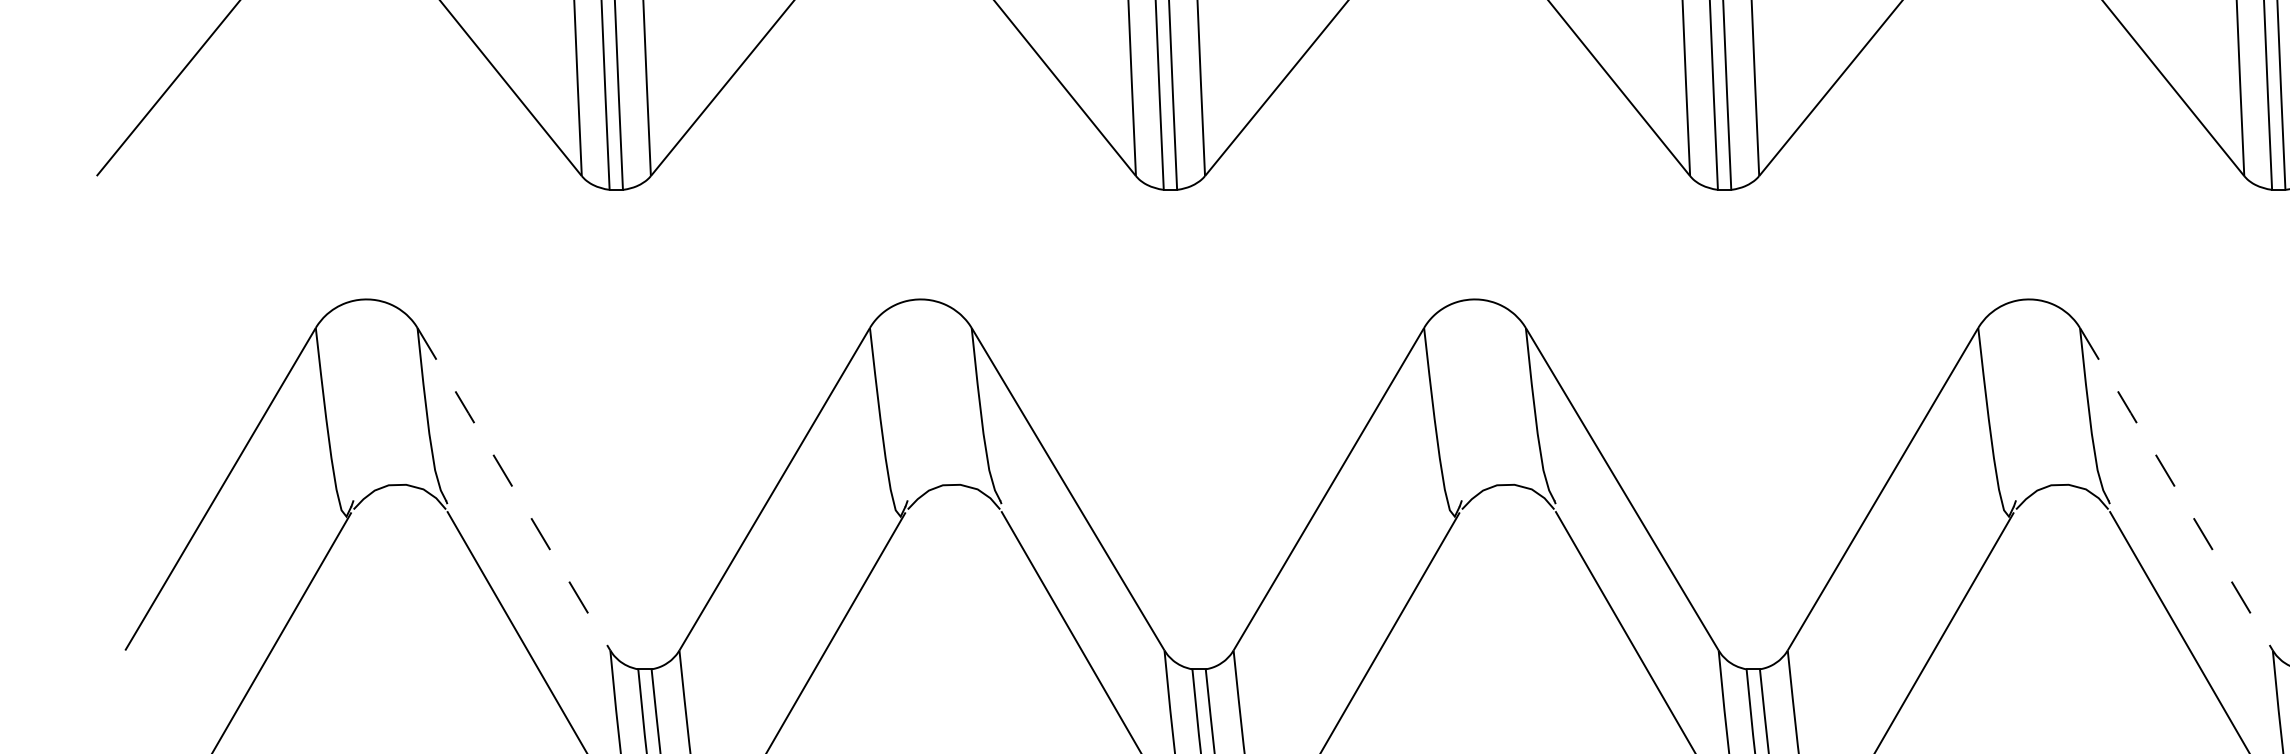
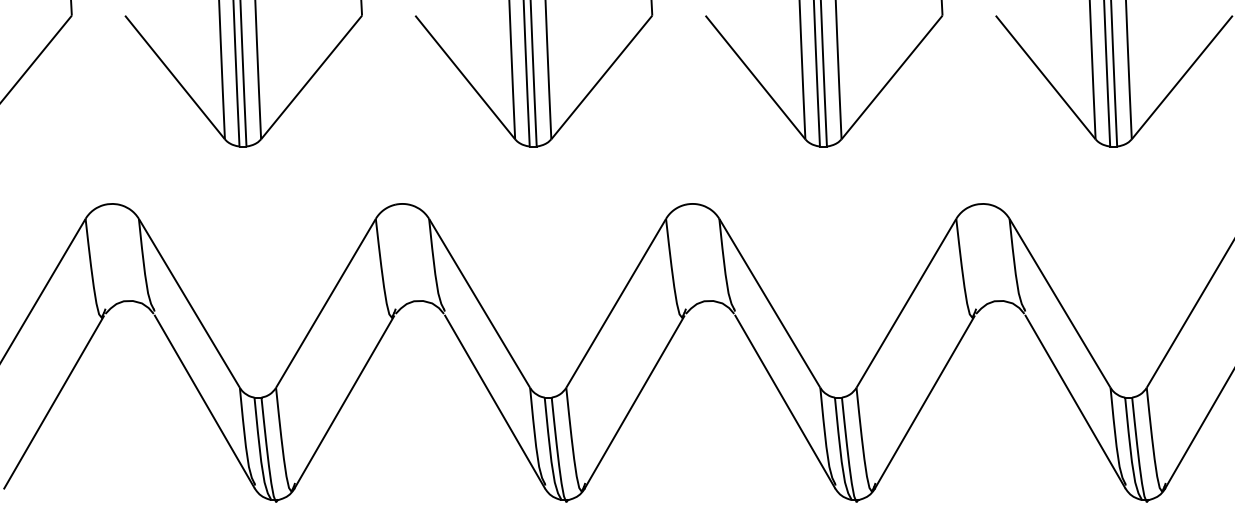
line: (514, 489) -> (189, 303), dashed -> solid
line: (2177, 489) -> (1060, 303), dashed -> solid

